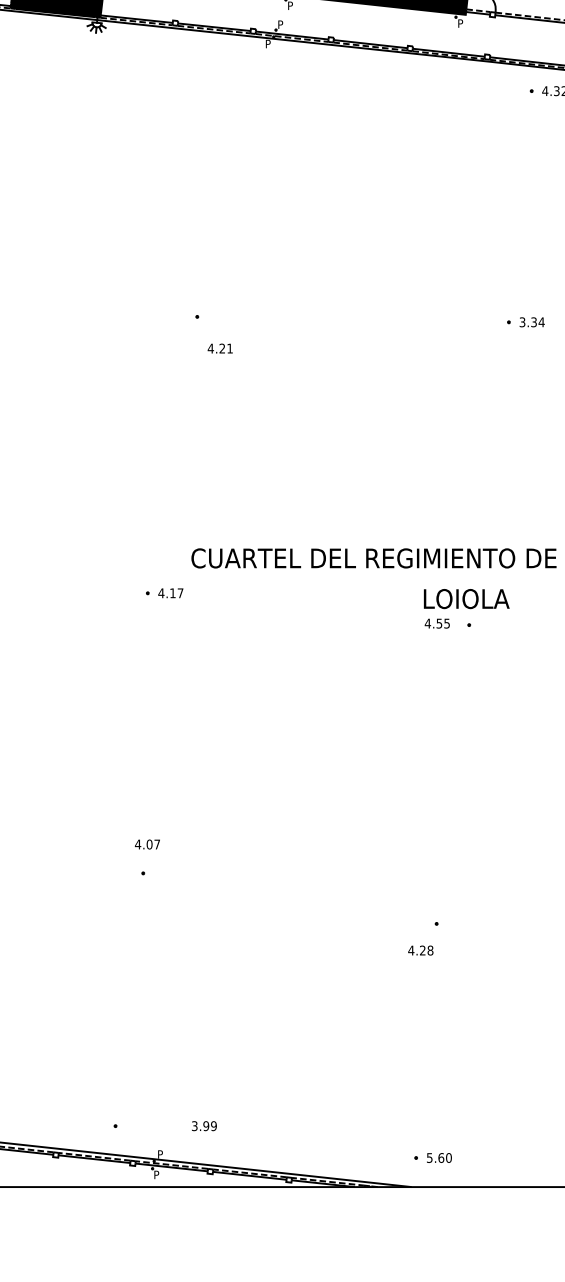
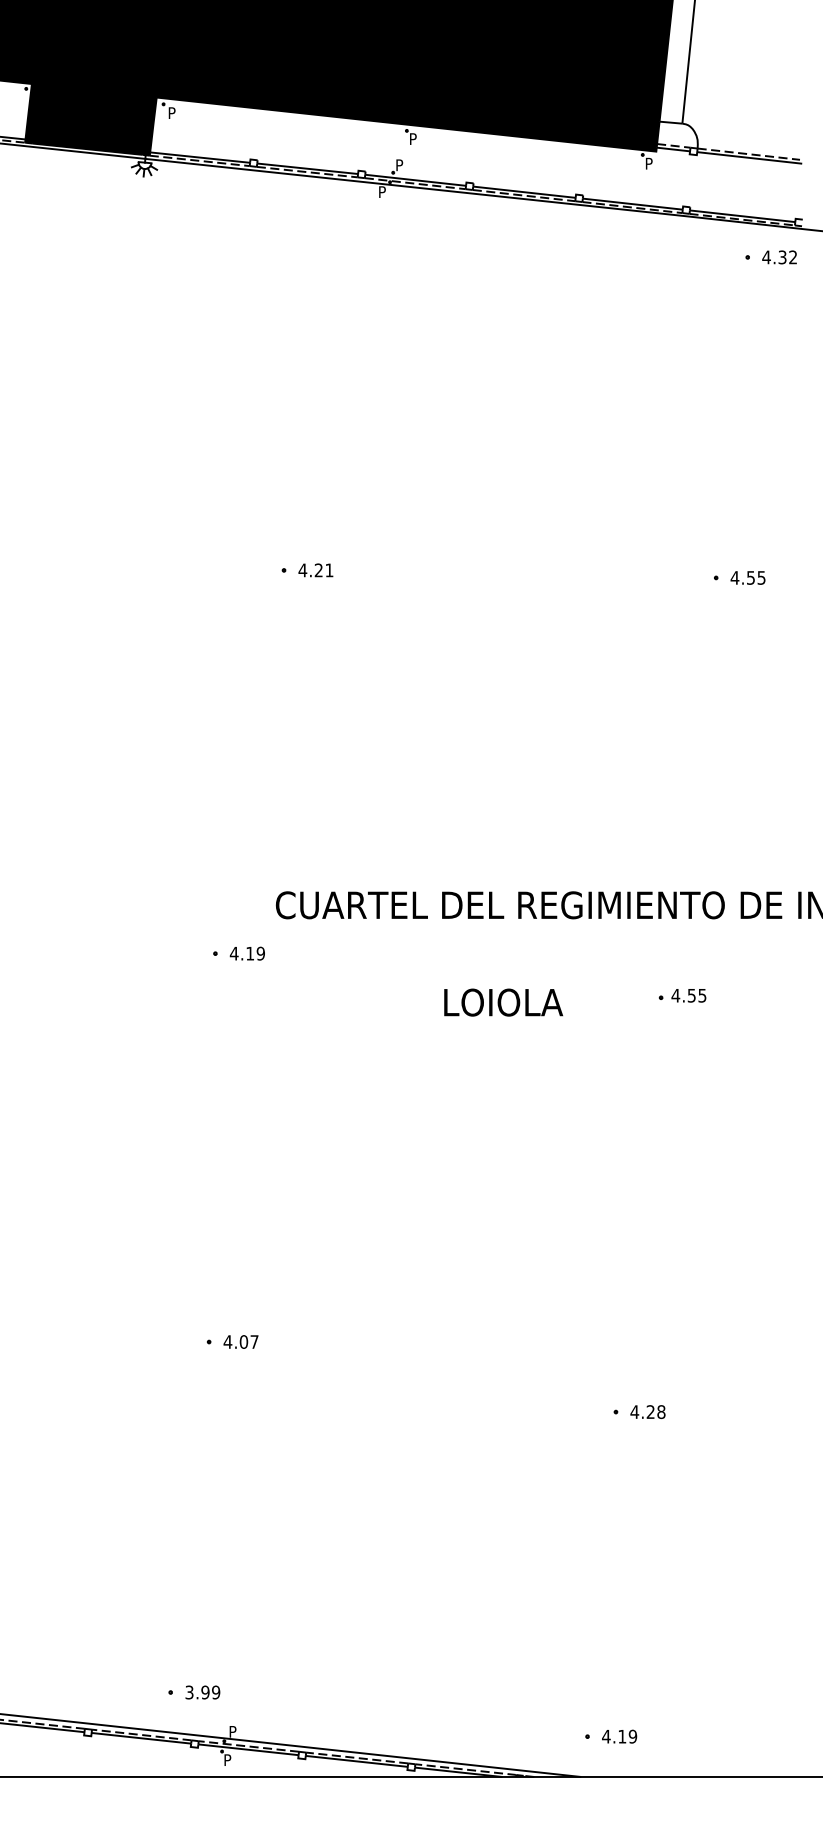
text: (531, 322) -> (747, 577), 3.34 -> 4.55
text: (219, 348) -> (315, 570), moved
text: (180, 593) -> (260, 953), 4.17 -> 4.19
text: (466, 598) -> (503, 1002), moved
text: (437, 623) -> (688, 995), moved
text: (147, 844) -> (240, 1341), moved
text: (420, 950) -> (647, 1411), moved
text: (204, 1126) -> (202, 1692), moved
text: (439, 1157) -> (619, 1736), 5.60 -> 4.19

